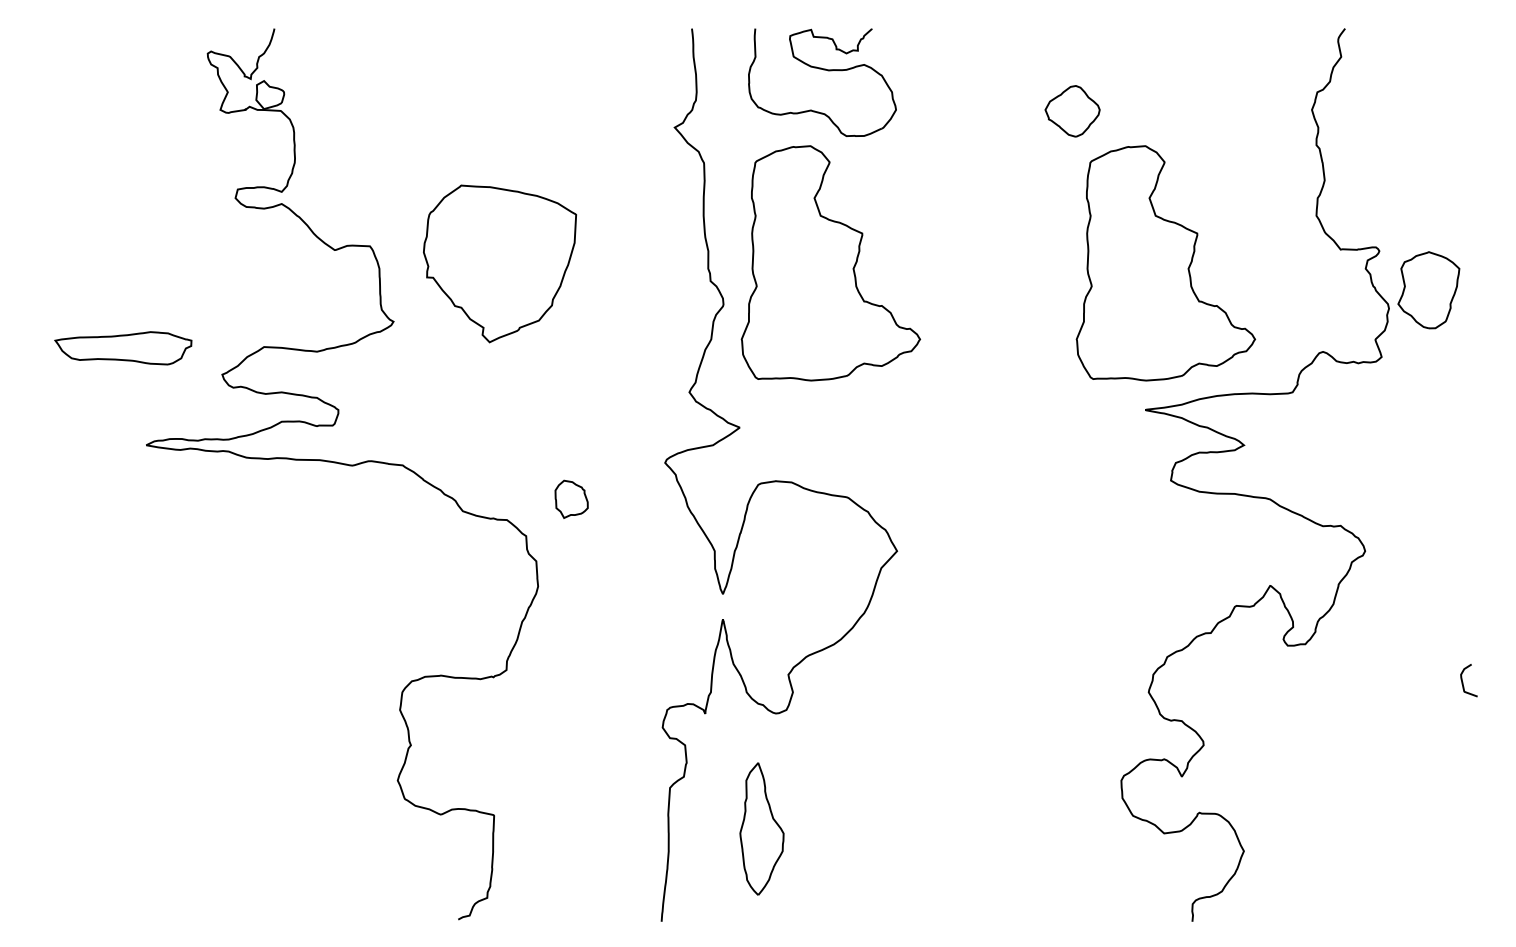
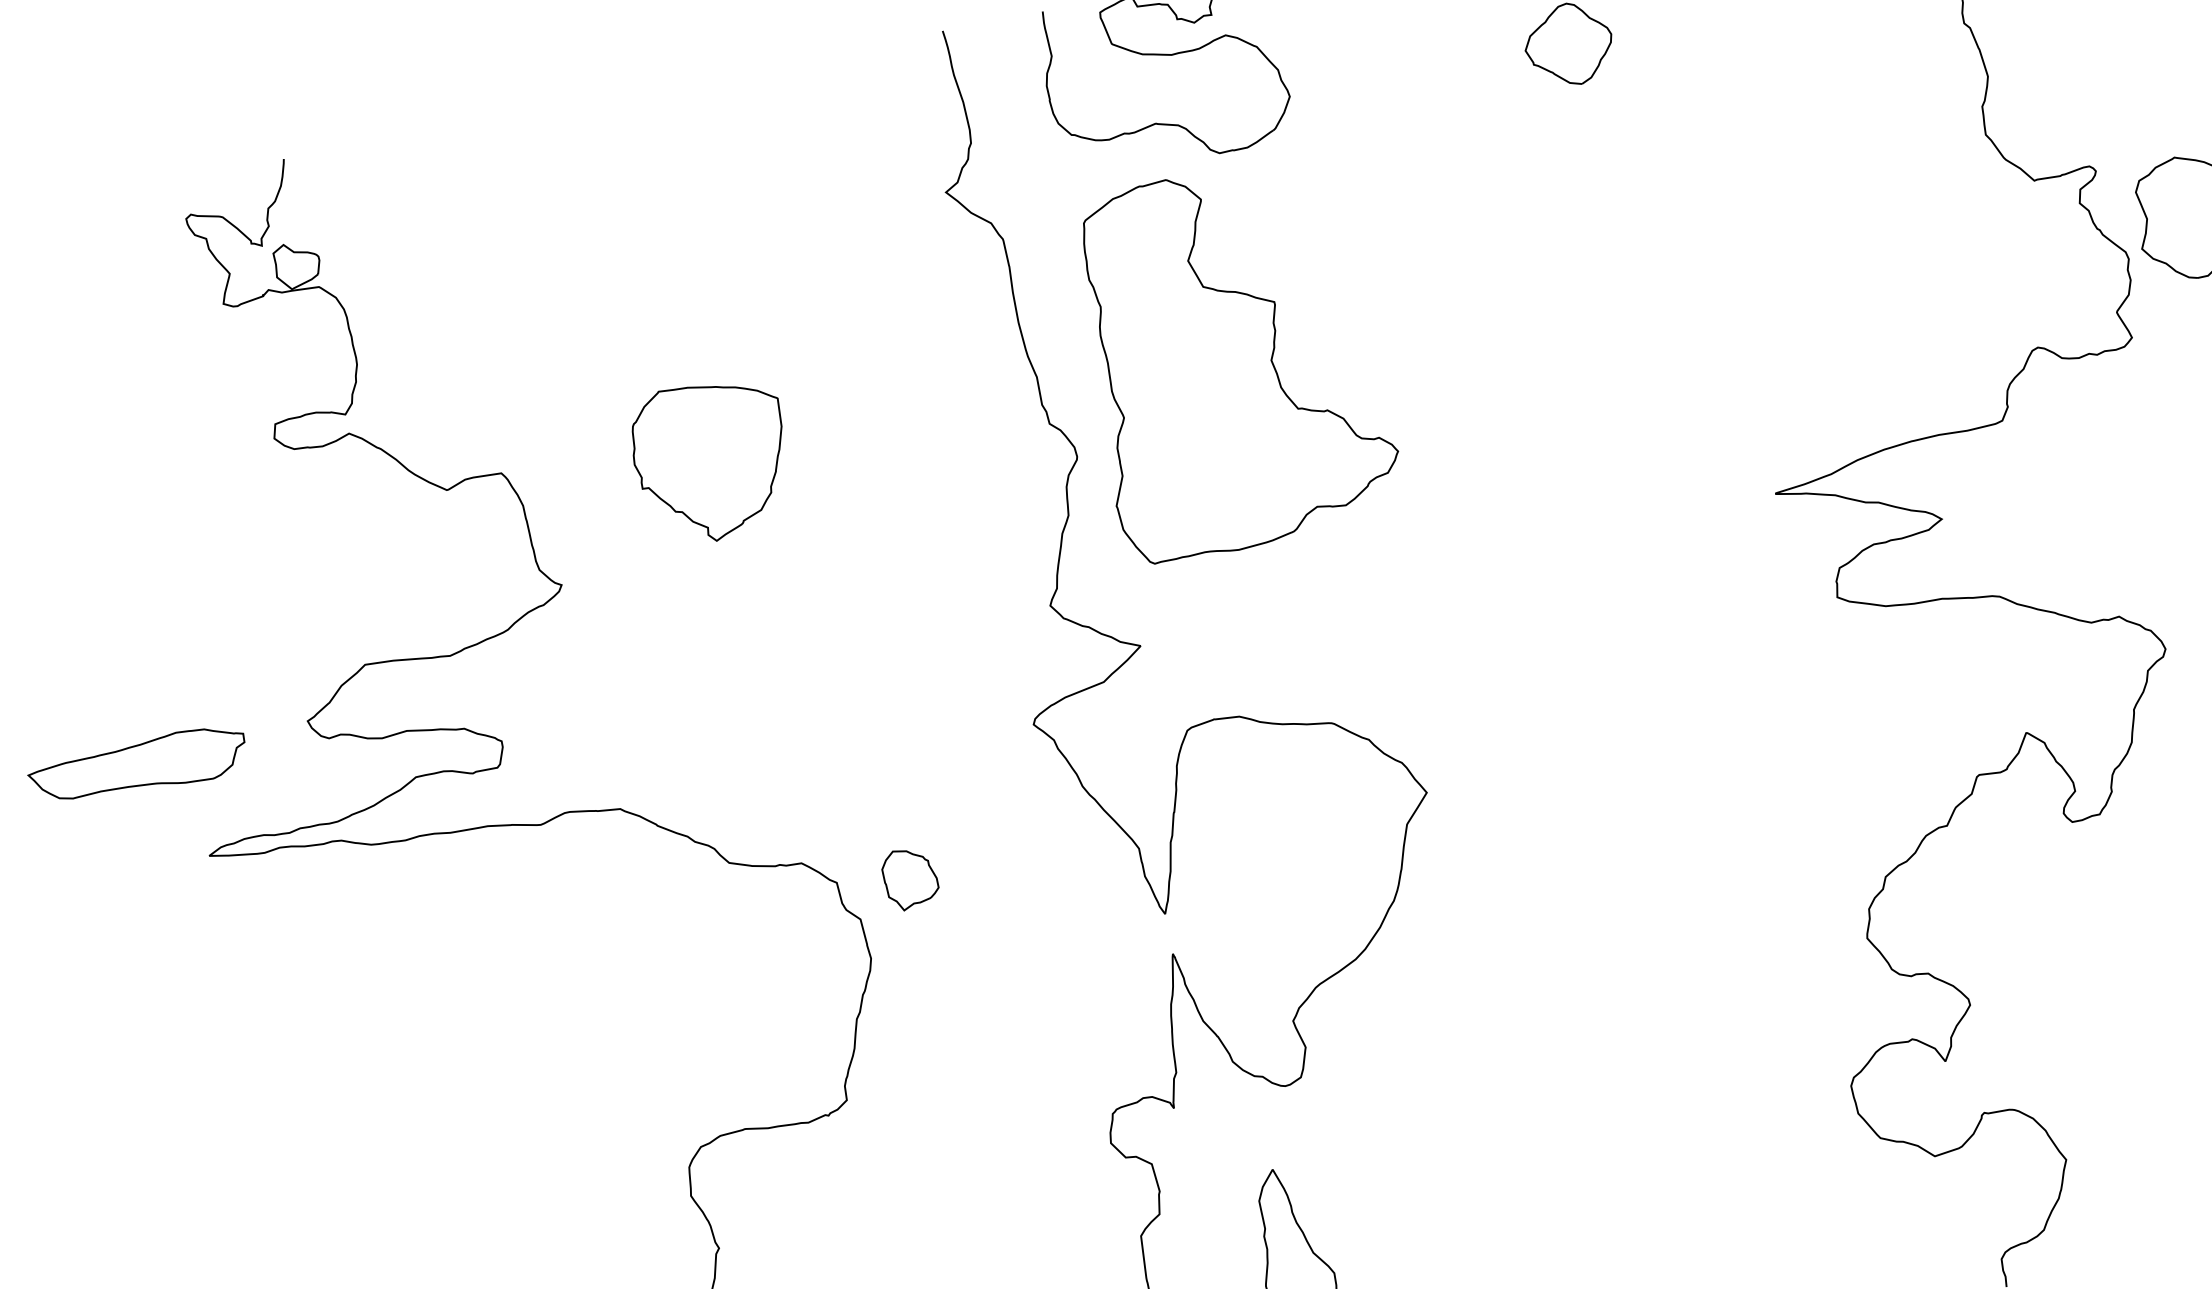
part: (1165, 263) -> (1762, 256), removed
part: (499, 264) -> (711, 462), size x0.62
part: (123, 348) -> (138, 766), moved
part: (571, 498) -> (909, 877), moved

